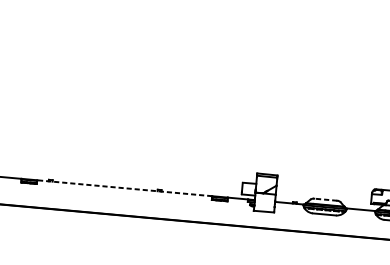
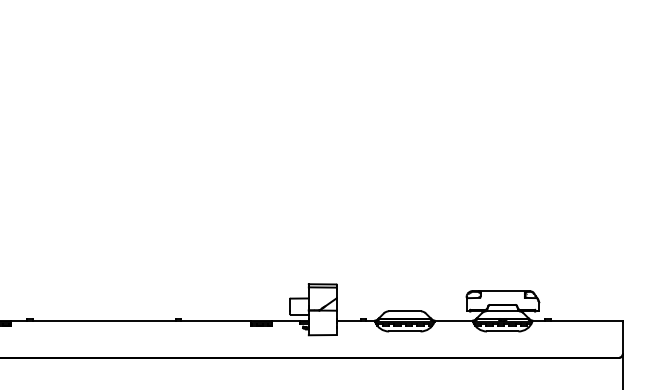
line: (125, 188) -> (131, 320), dashed -> solid
line: (325, 199) -> (404, 311), dashed -> solid

